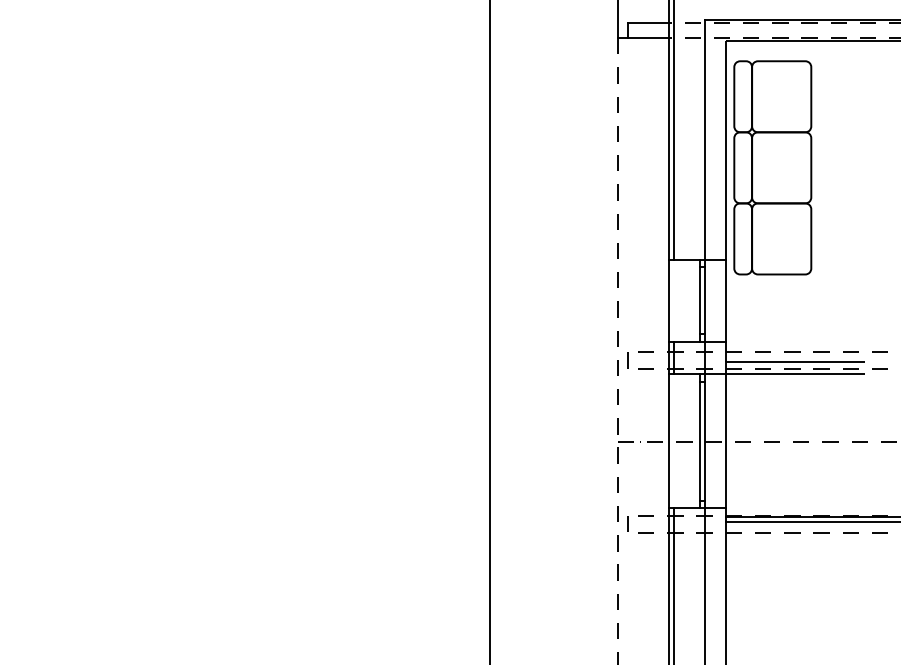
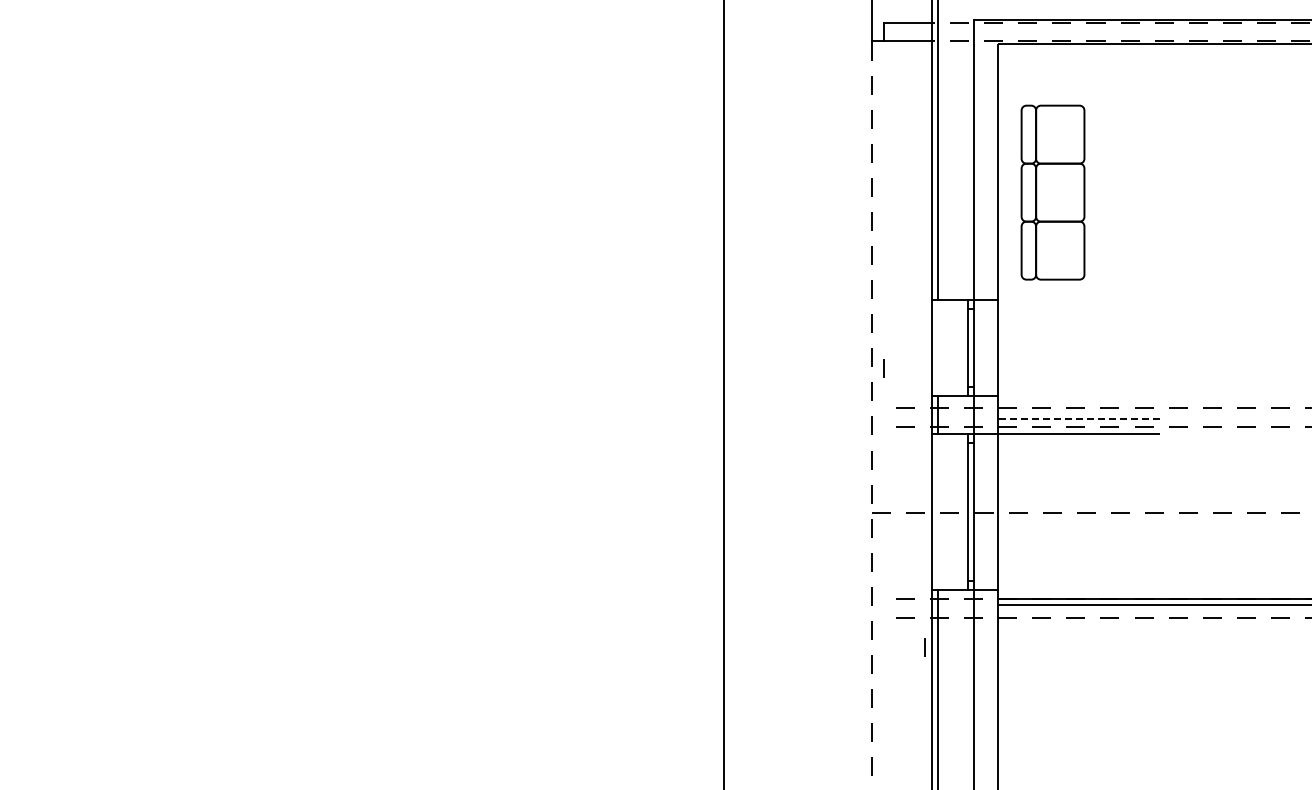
part: (772, 167) -> (1052, 192), size x0.7
line: (627, 360) -> (883, 368), moved
line: (794, 362) -> (1078, 419), solid -> dashed
line: (627, 524) -> (924, 647), moved

